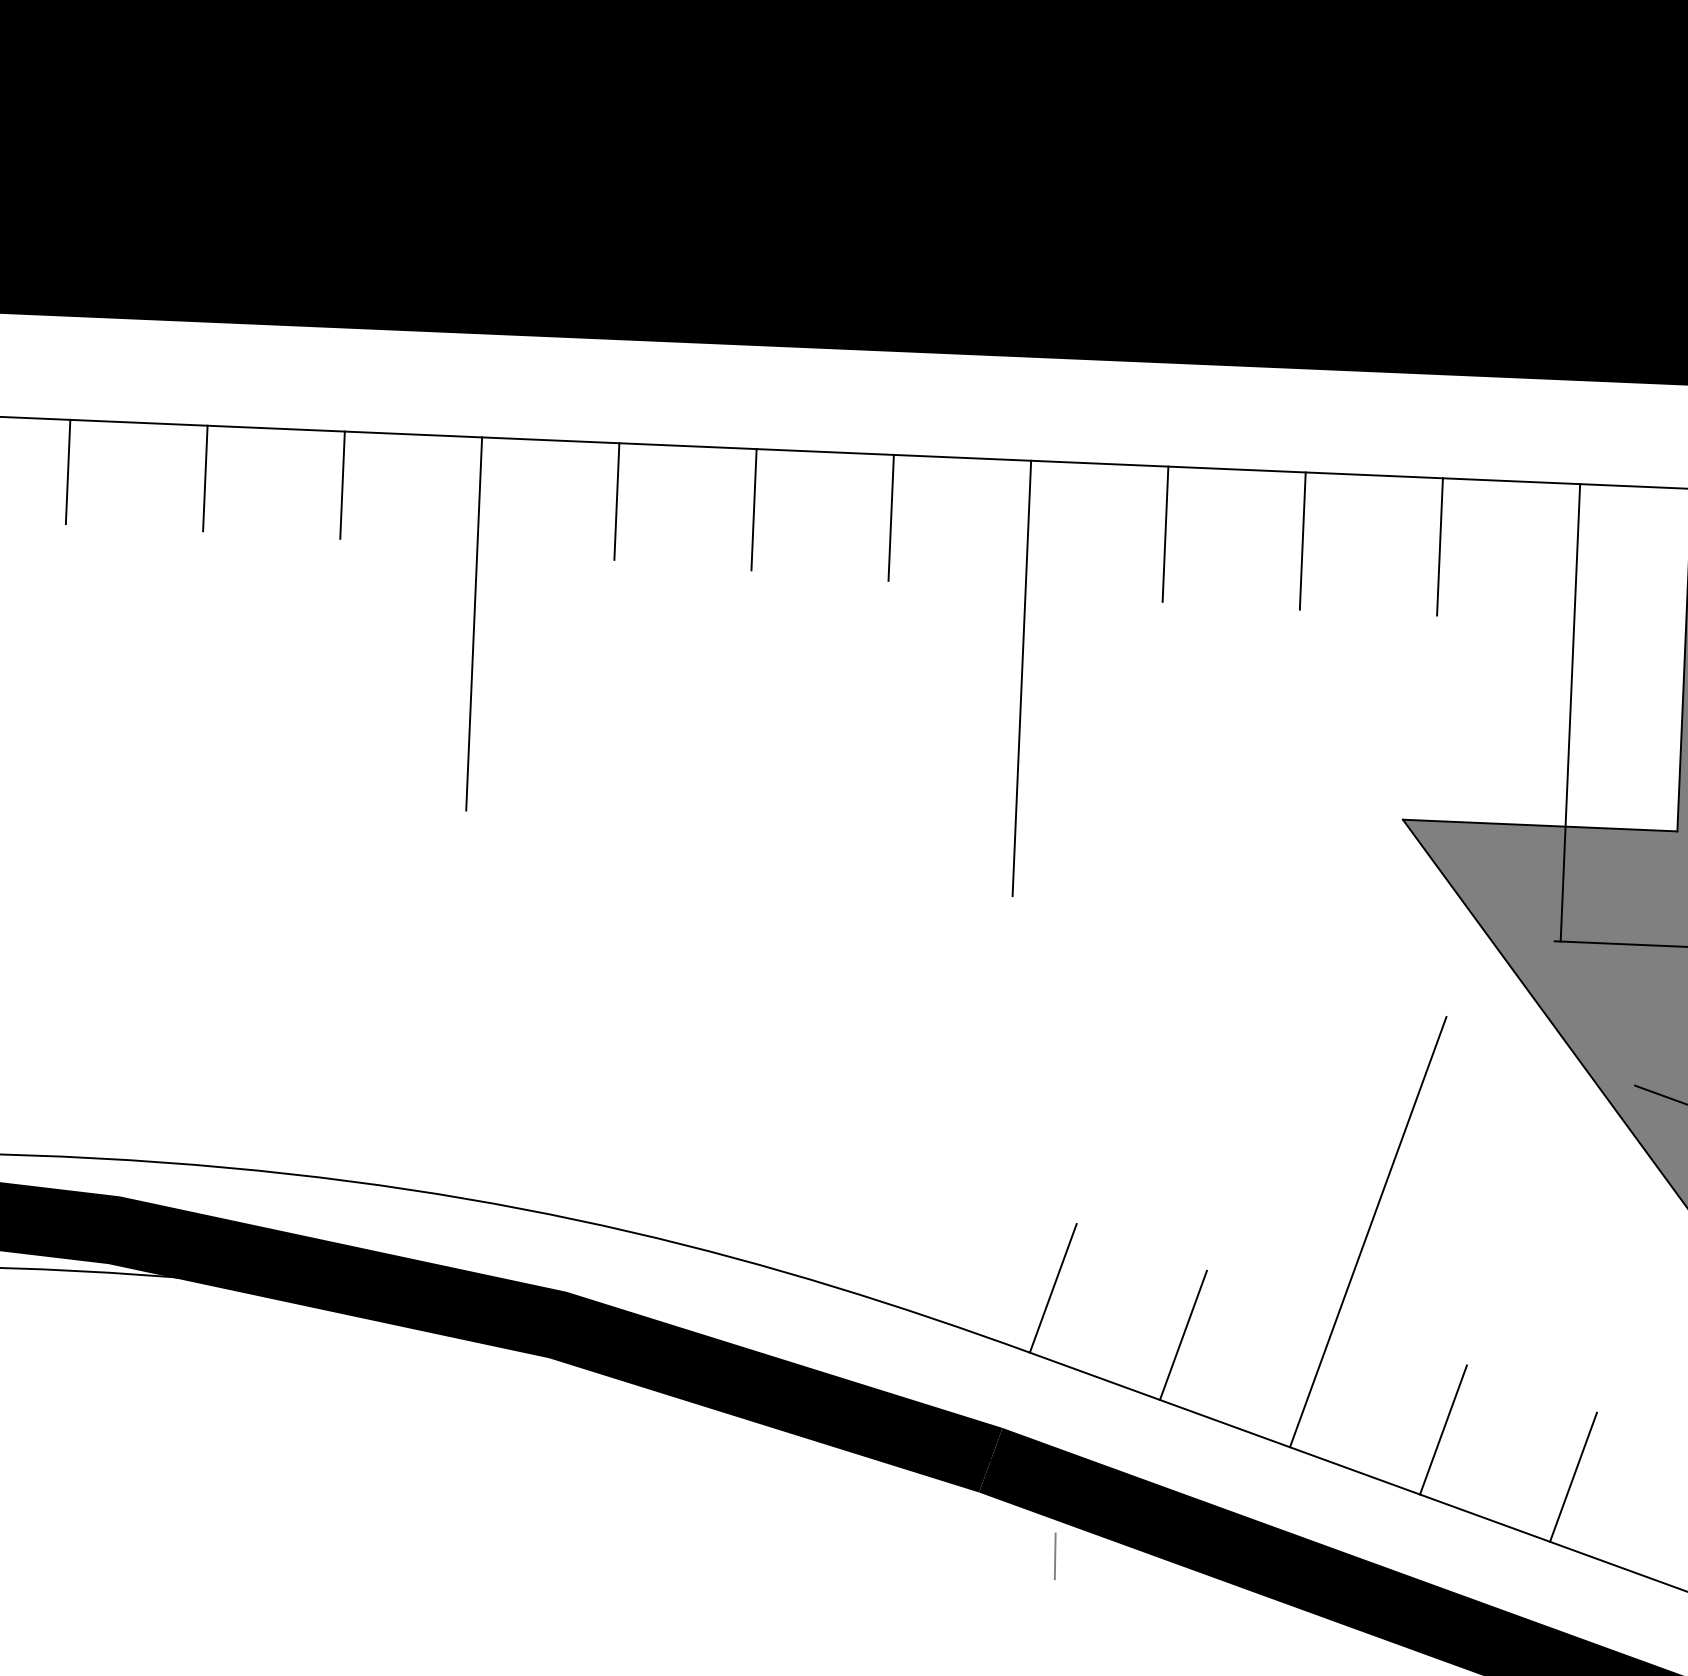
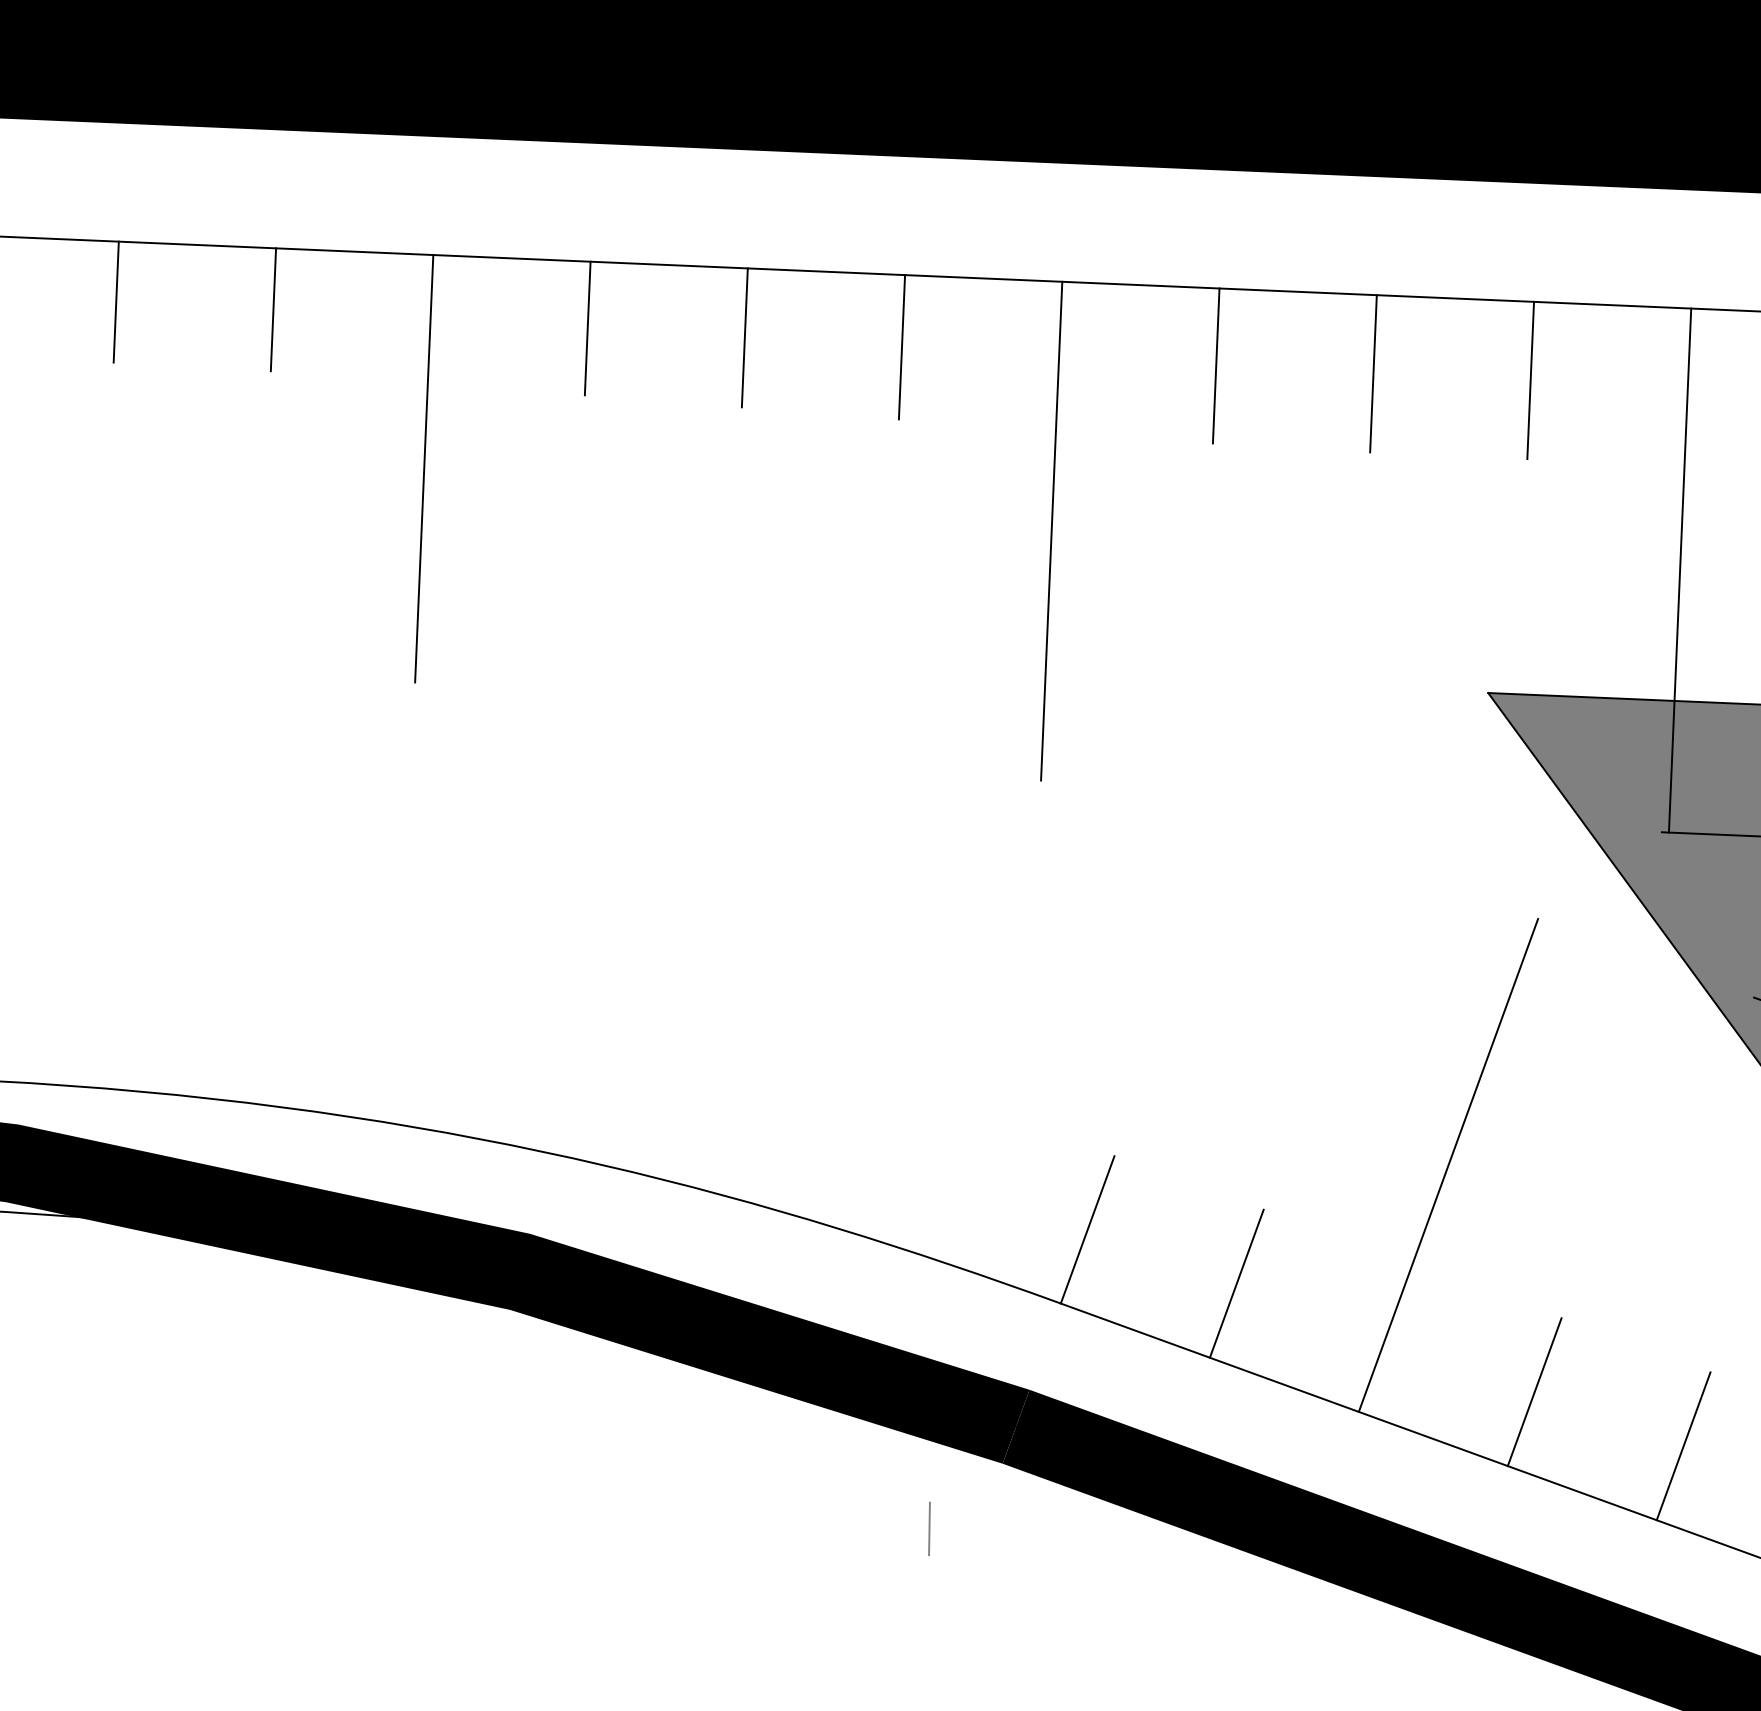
line: (1055, 1555) -> (929, 1527), moved

